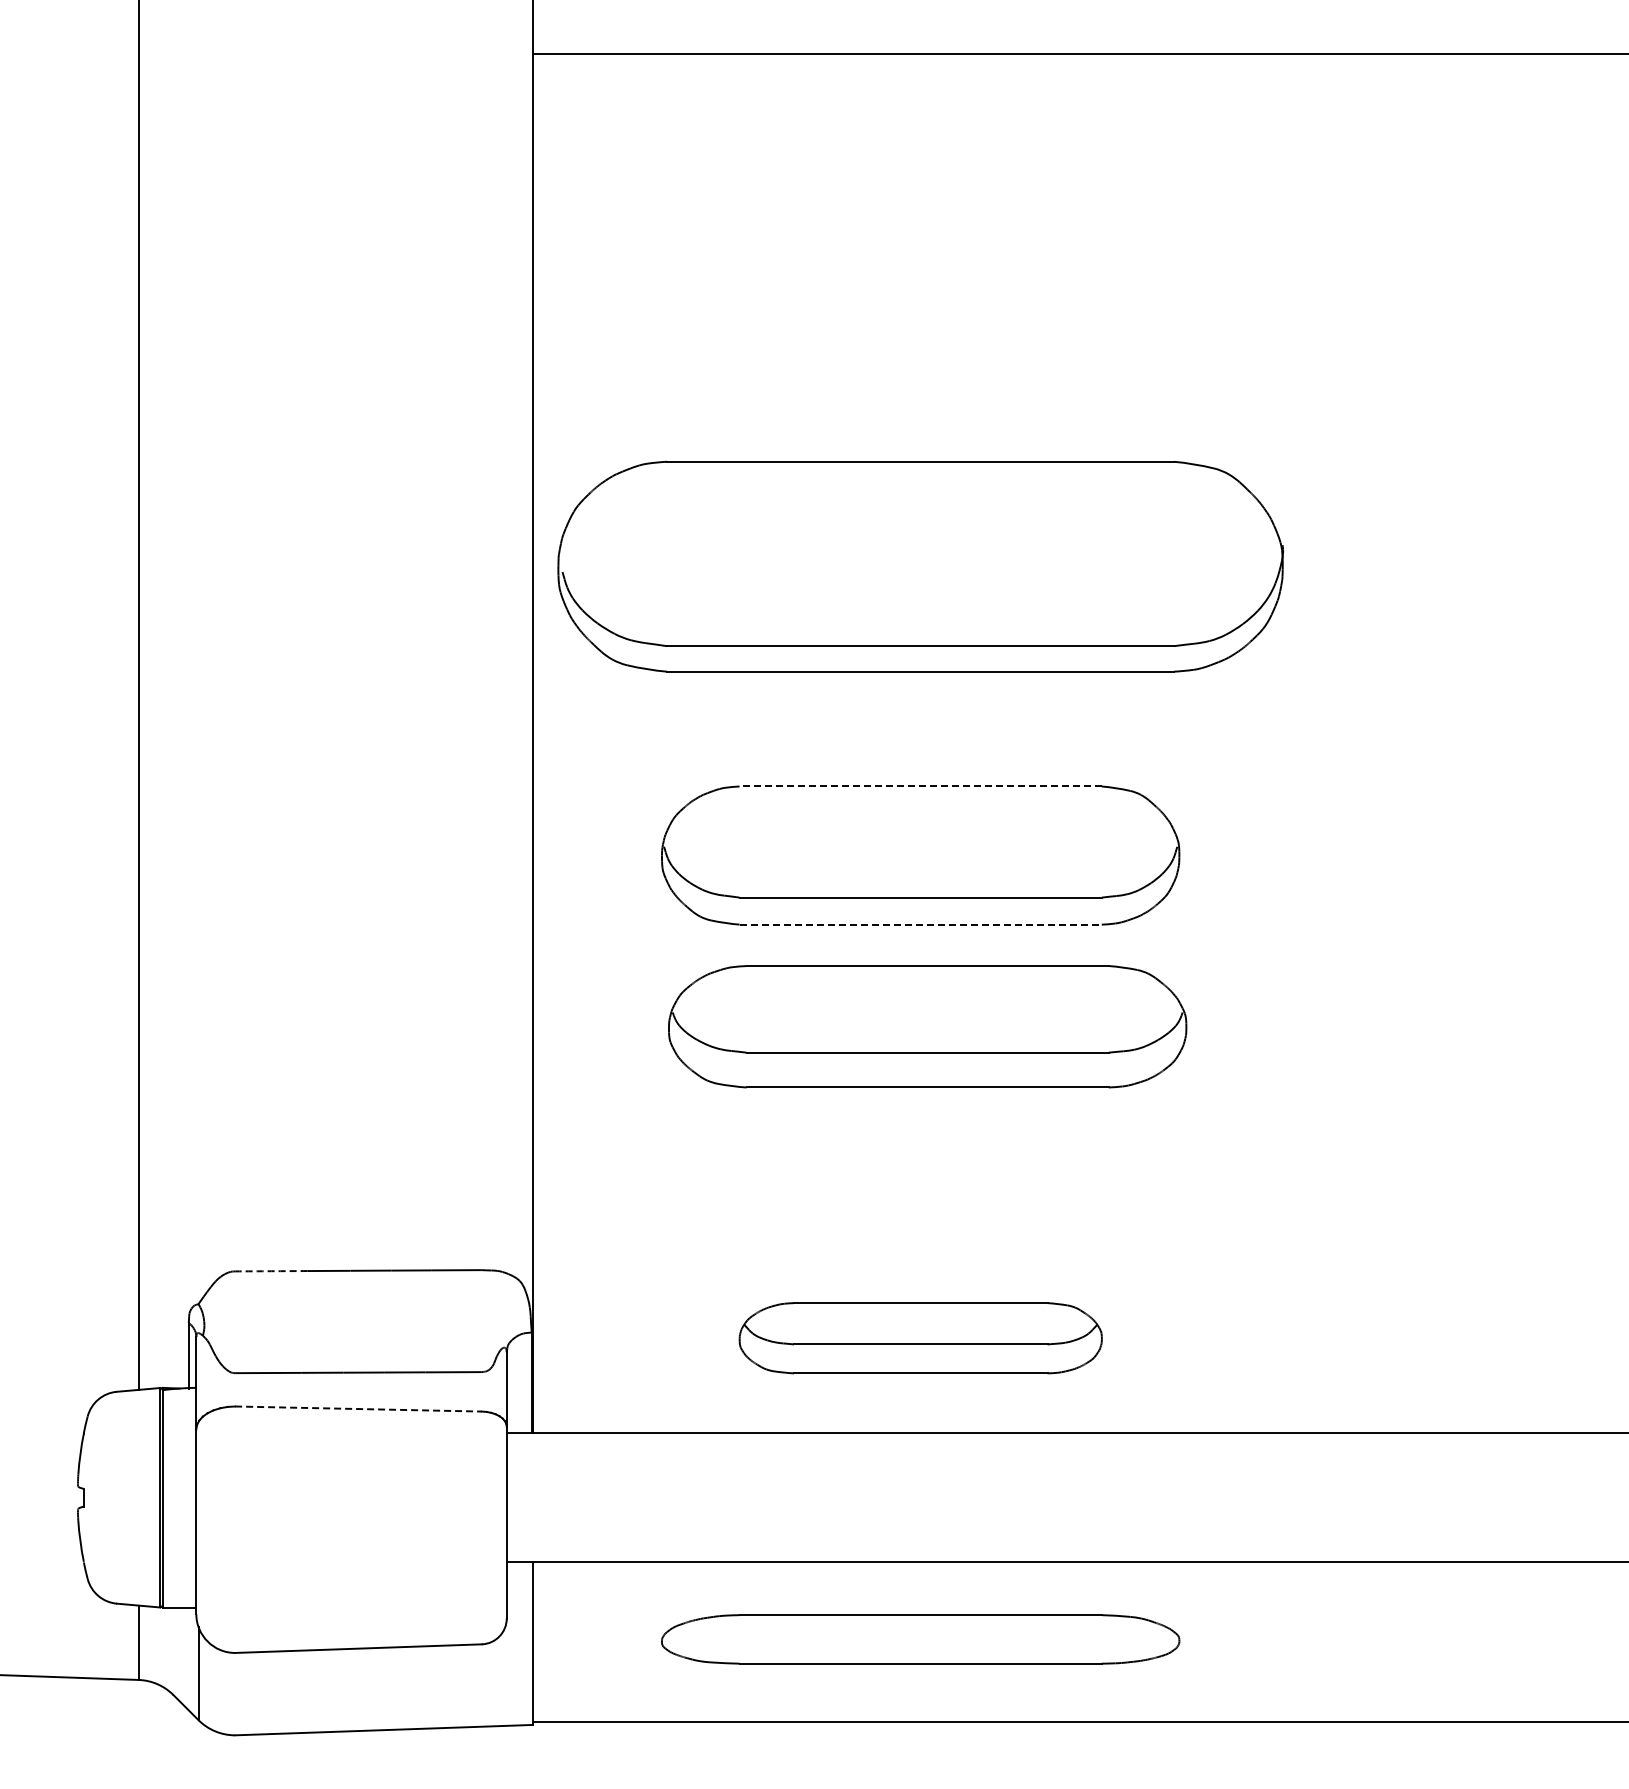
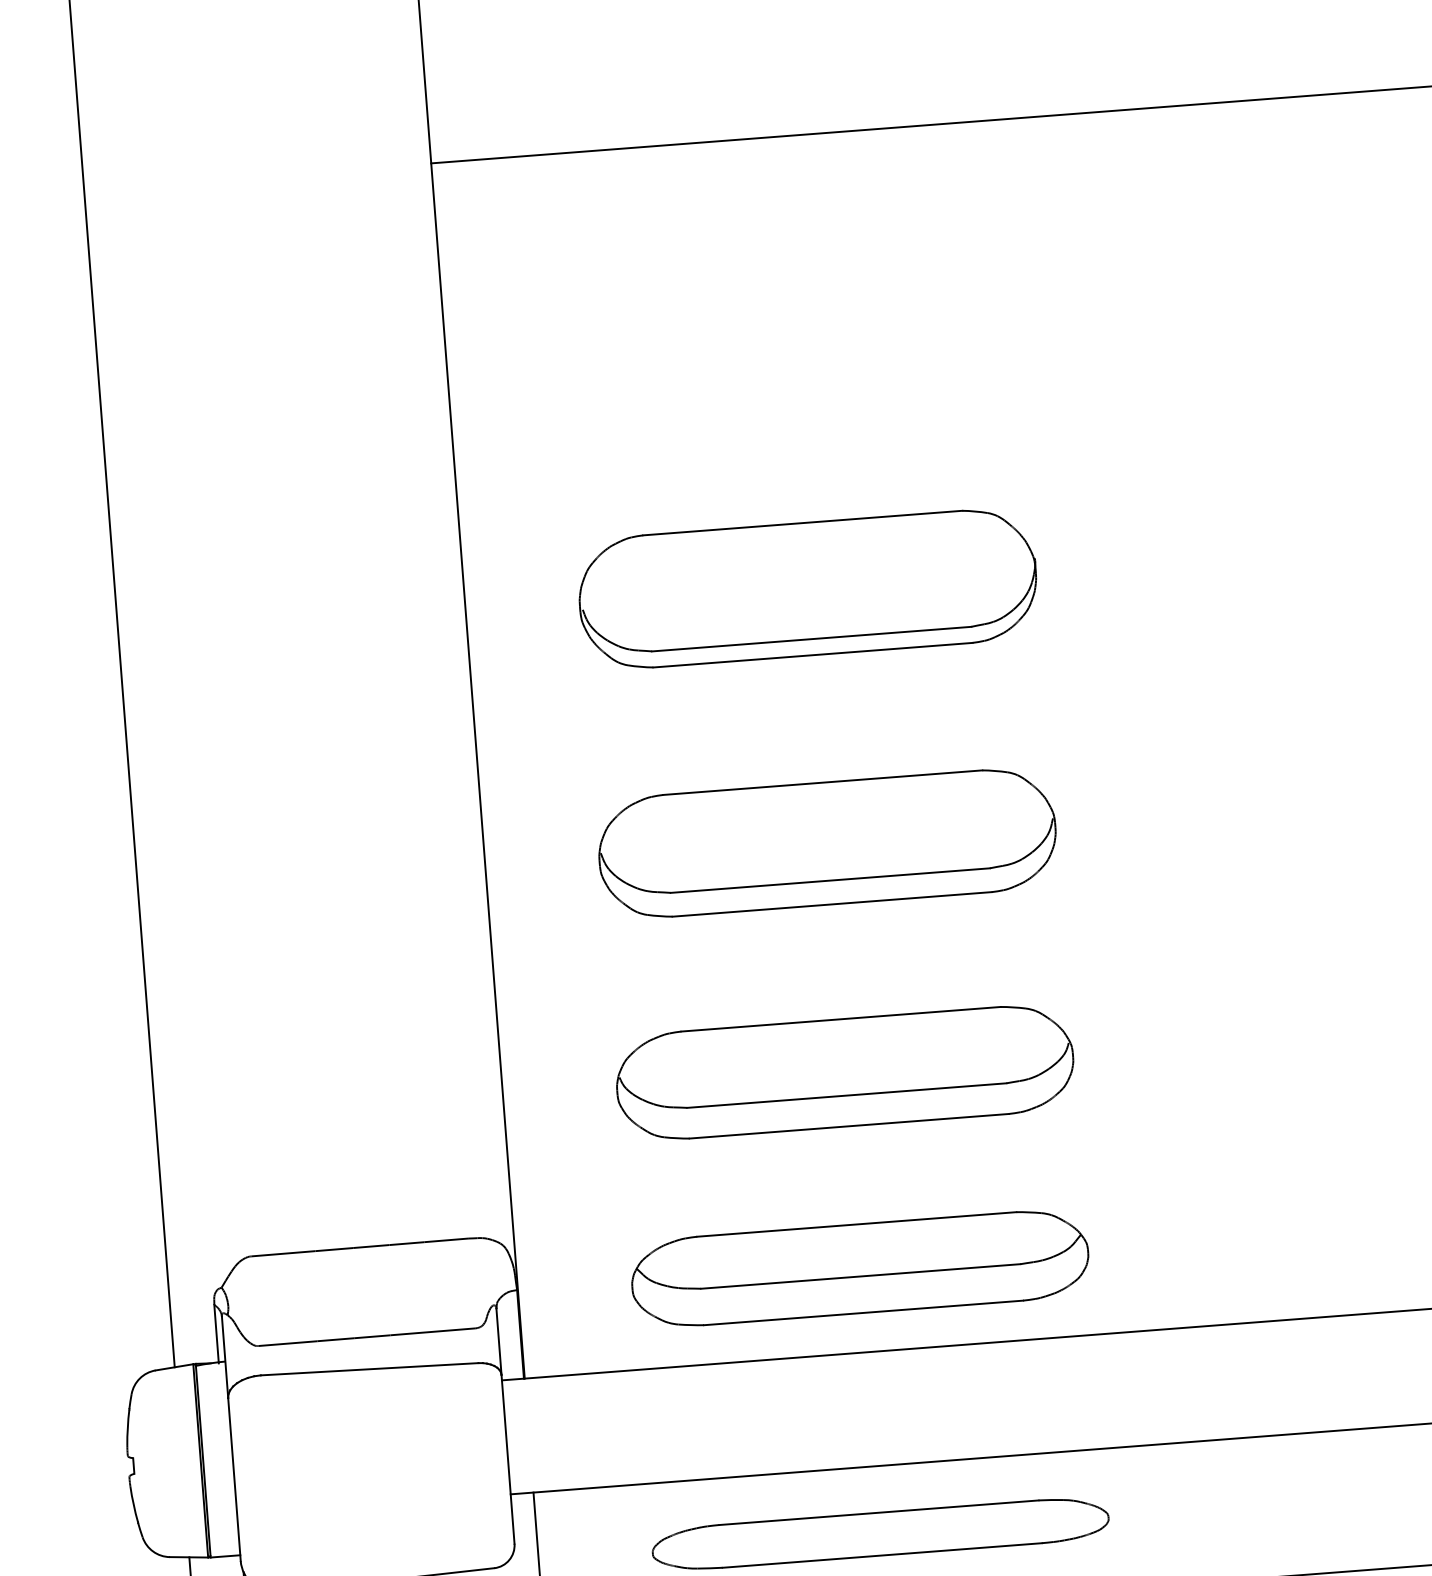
part: (920, 566) -> (807, 588), size x0.71
line: (920, 786) -> (822, 782), dashed -> solid
line: (921, 924) -> (832, 904), dashed -> solid
part: (927, 1026) -> (844, 1072), moved
arc: (271, 1271) -> (283, 1253), dashed -> solid
part: (920, 1338) -> (860, 1269), size x1.43
line: (358, 1409) -> (369, 1369), dashed -> solid

